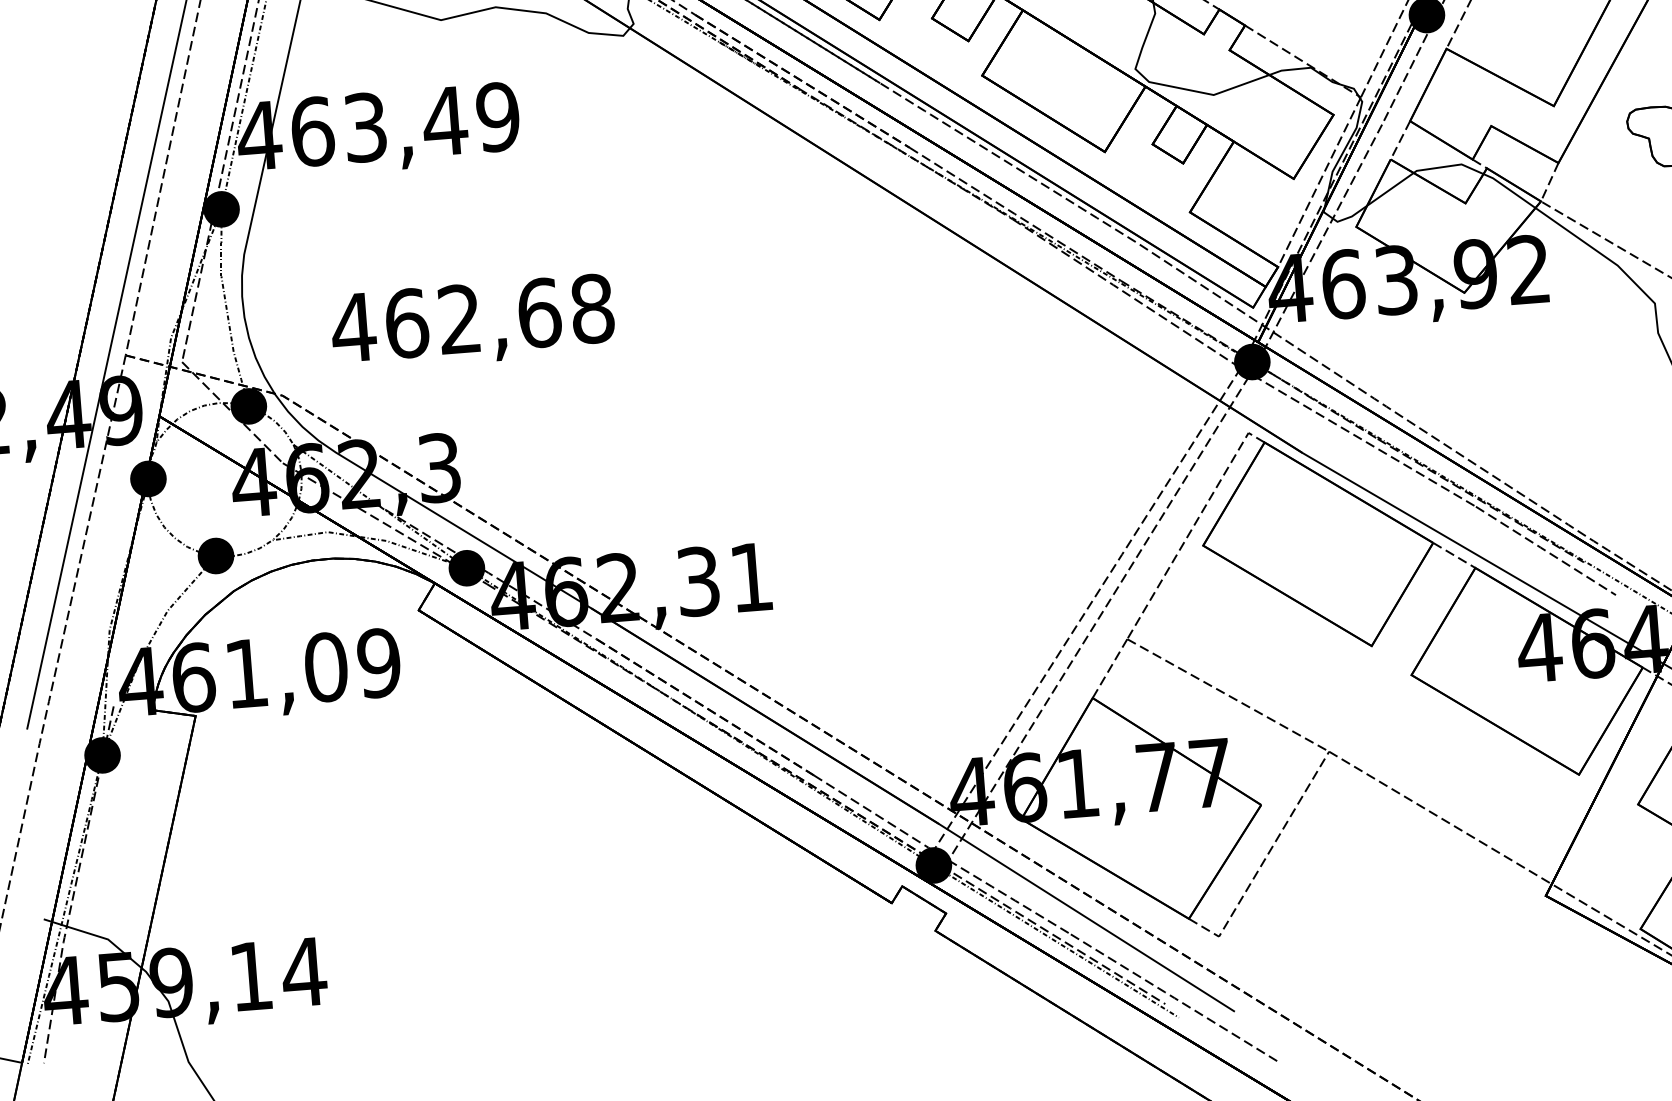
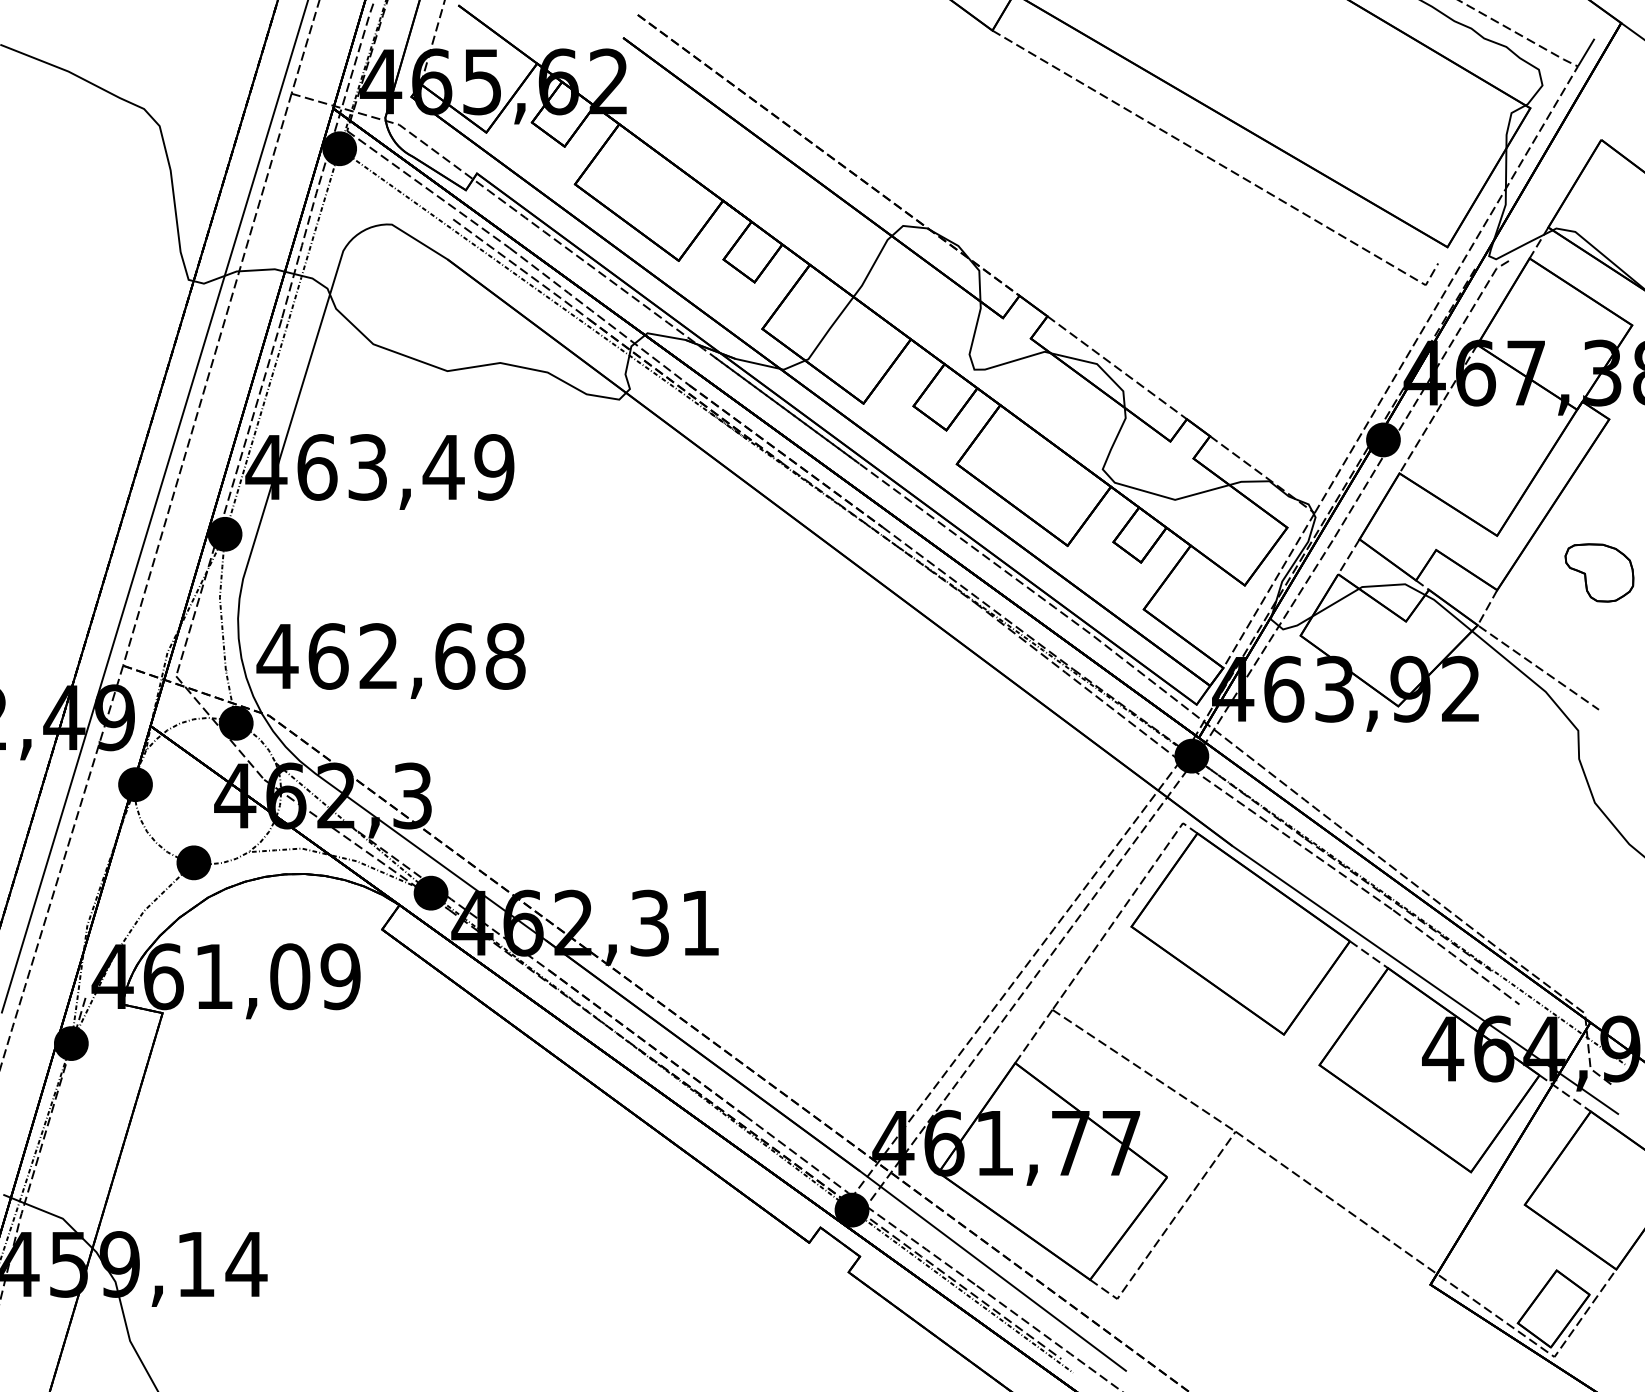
text: (472, 322) -> (390, 660), moved

